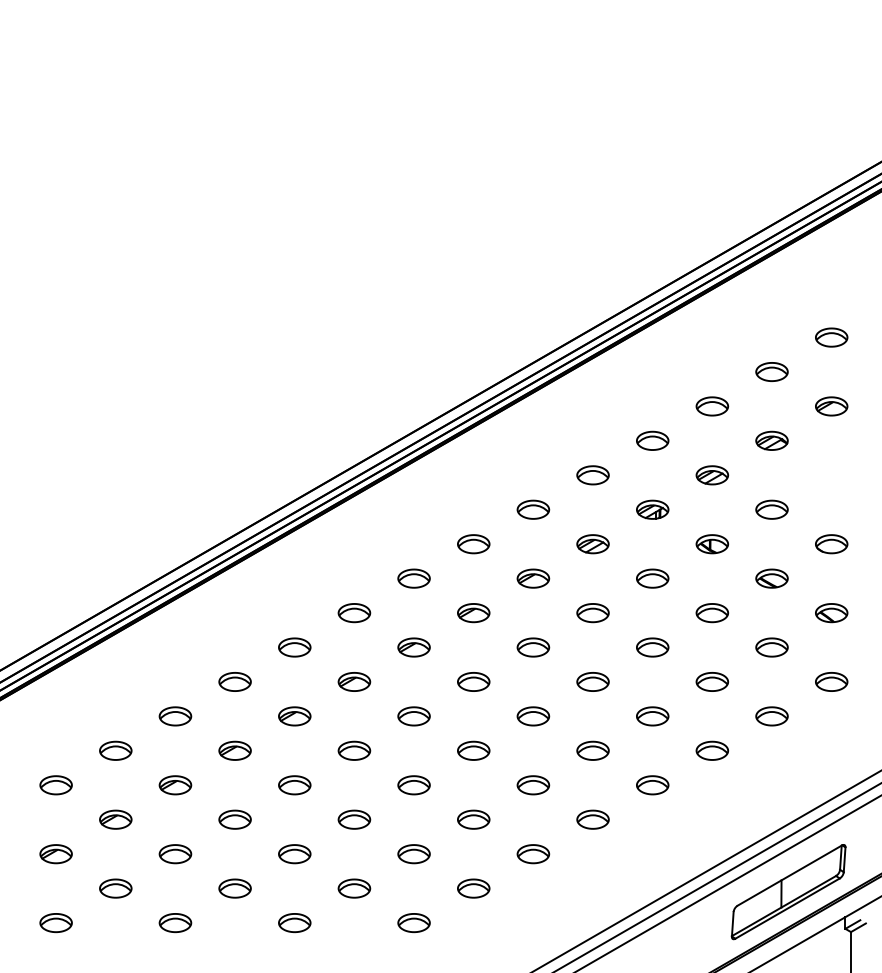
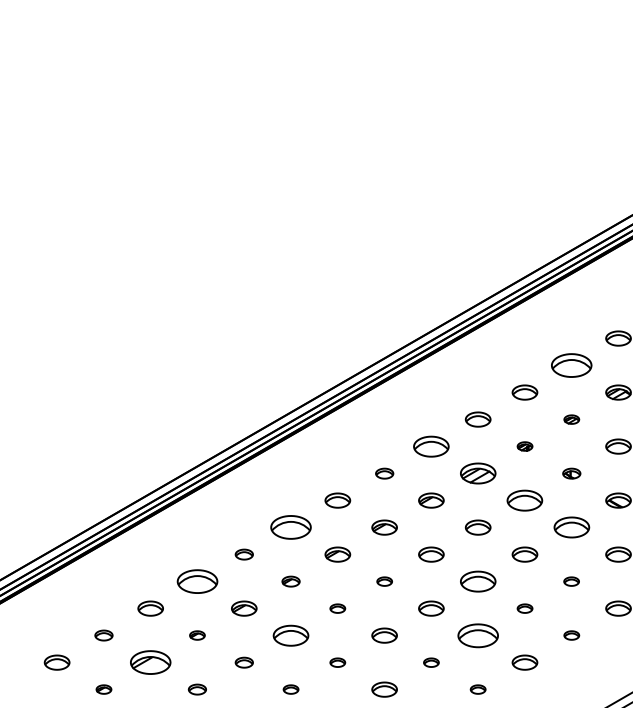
part: (712, 406) -> (571, 365), size x1.6
part: (712, 475) -> (571, 419), size x0.6
part: (533, 509) -> (431, 446), size x1.4
part: (652, 509) -> (524, 446), size x0.6
part: (473, 544) -> (384, 473), size x0.7
part: (592, 544) -> (477, 473), size x1.4
part: (712, 544) -> (571, 473), size x0.7
part: (652, 578) -> (524, 500), size x1.4
part: (354, 613) -> (291, 527), size x1.6
part: (711, 613) -> (571, 527), size x1.4
part: (294, 647) -> (244, 554), size x0.7
part: (234, 681) -> (197, 581), size x1.6
part: (354, 681) -> (291, 581), size x0.7
part: (473, 681) -> (384, 581), size x0.6
part: (592, 681) -> (477, 581), size x1.4
part: (711, 681) -> (571, 581), size x0.6
part: (413, 716) -> (337, 608), size x0.6
part: (652, 716) -> (524, 608), size x0.6
part: (115, 750) -> (103, 635), size x0.7
part: (234, 750) -> (197, 635), size x0.6
part: (354, 750) -> (291, 635), size x1.4
part: (592, 750) -> (477, 635), size x1.6
part: (712, 750) -> (571, 635), size x0.6
part: (175, 785) -> (150, 662), size x1.6
part: (294, 785) -> (244, 662), size x0.7
part: (413, 785) -> (337, 662), size x0.6
part: (533, 785) -> (431, 662), size x0.6
part: (115, 819) -> (103, 689), size x0.6
part: (234, 819) -> (197, 689), size x0.7
part: (354, 819) -> (291, 689), size x0.6
part: (592, 819) -> (477, 689), size x0.6

